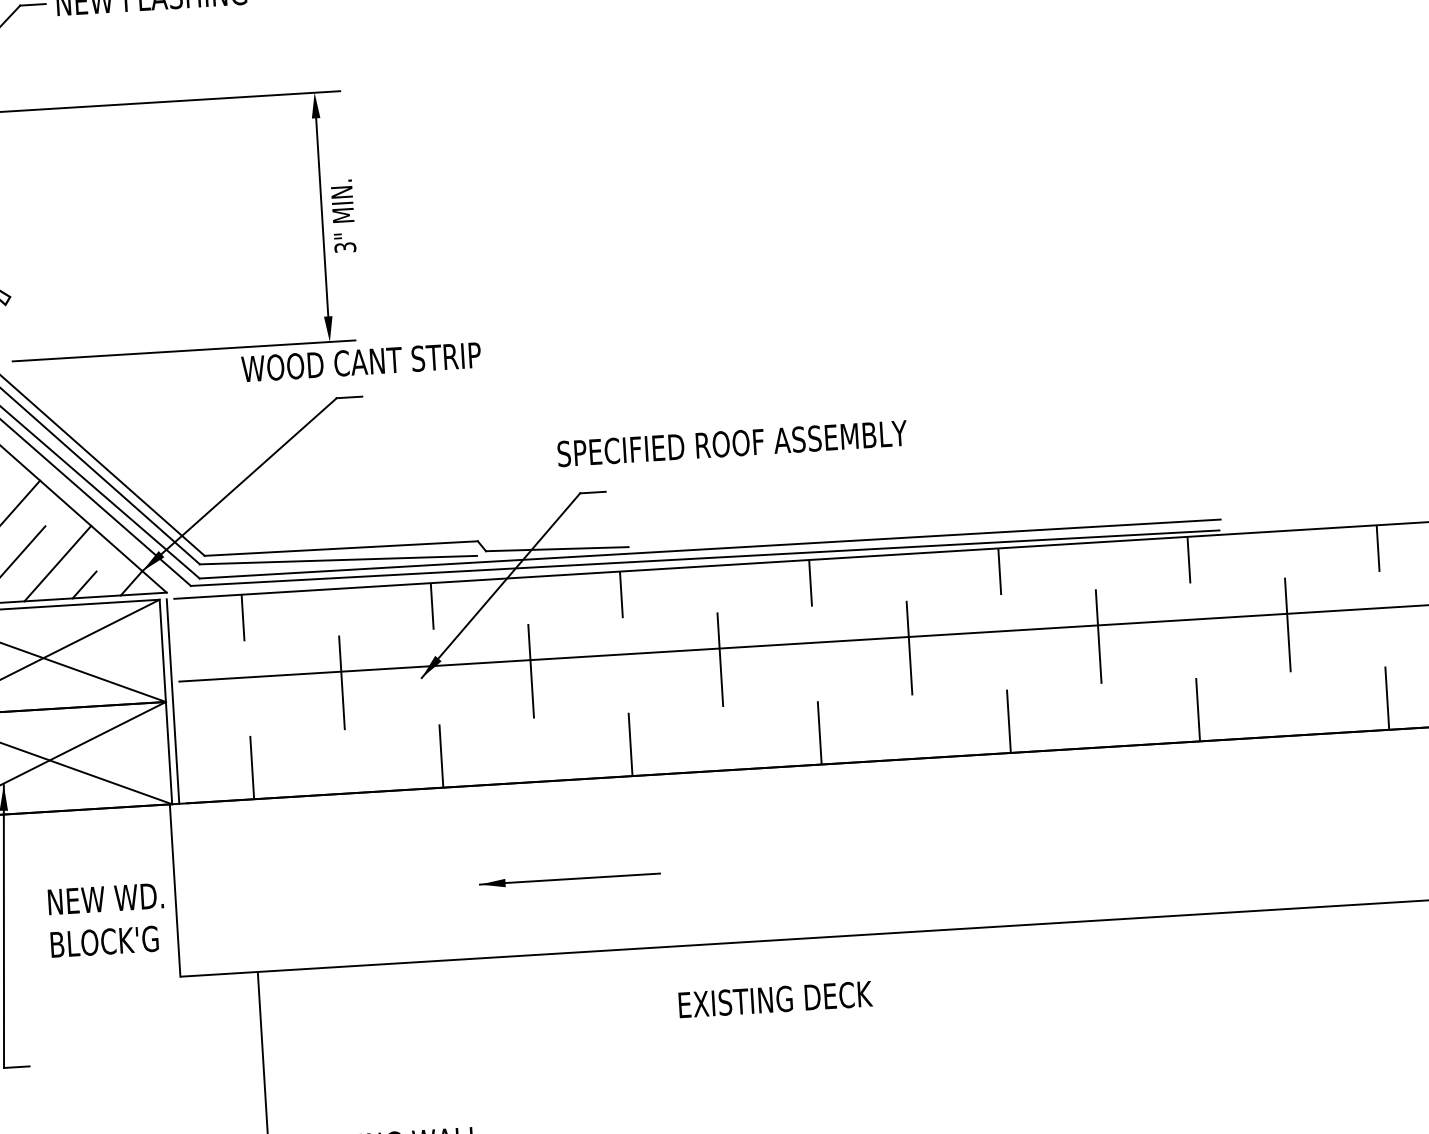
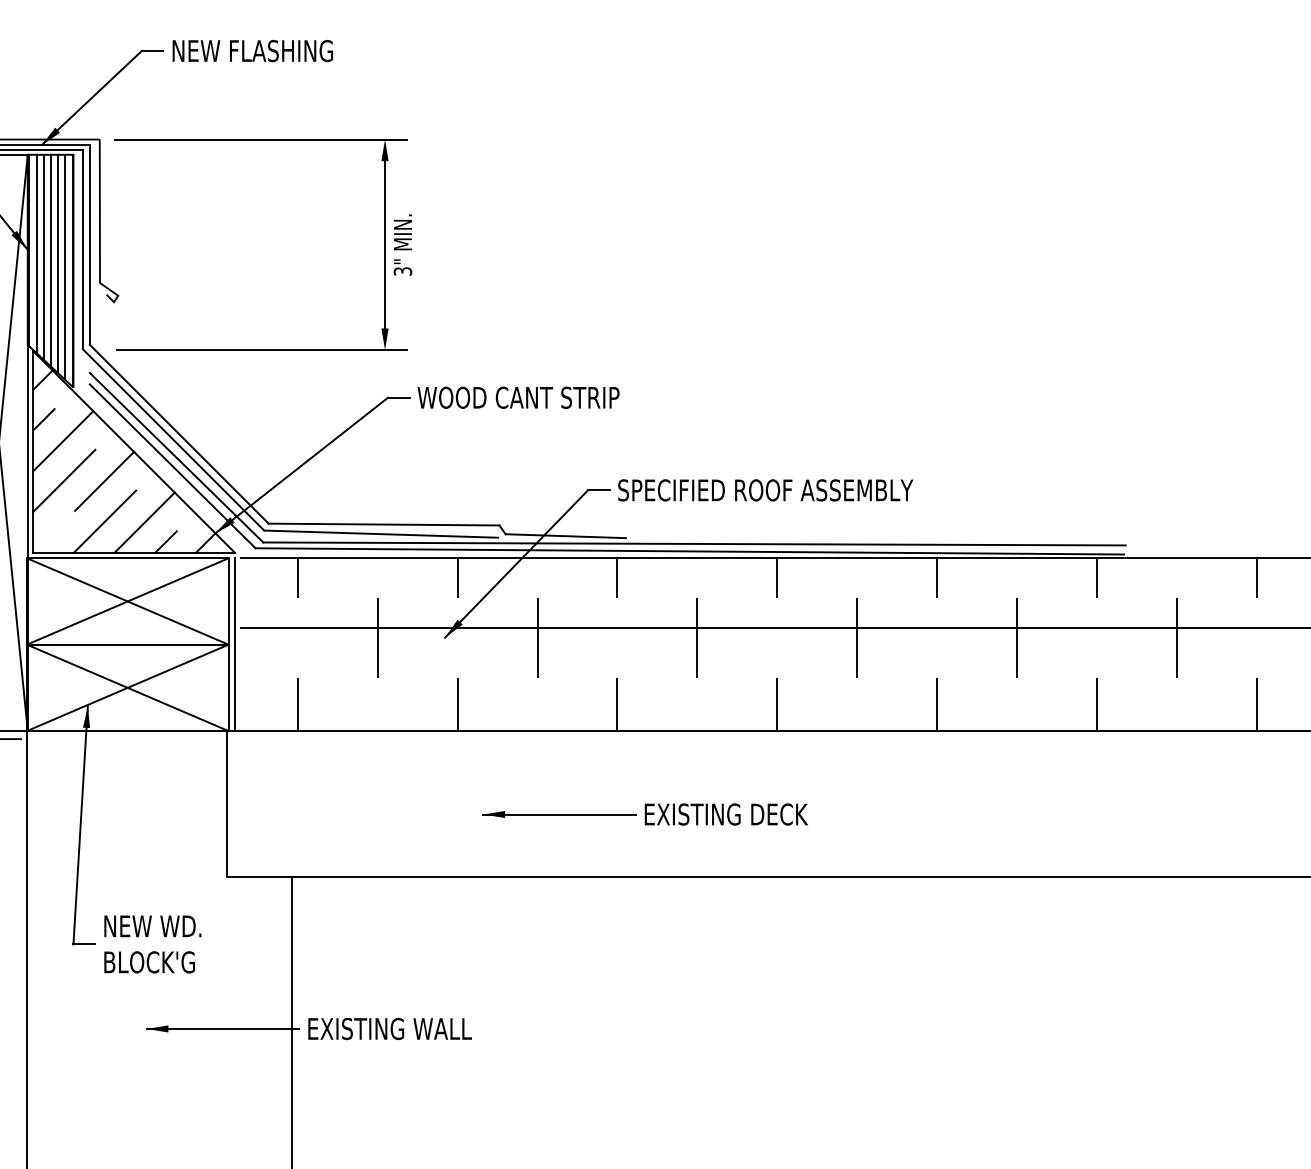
text: (361, 361) -> (518, 397), moved
text: (732, 443) -> (765, 490), moved
text: (106, 920) -> (152, 944), moved
text: (774, 999) -> (725, 814), moved

